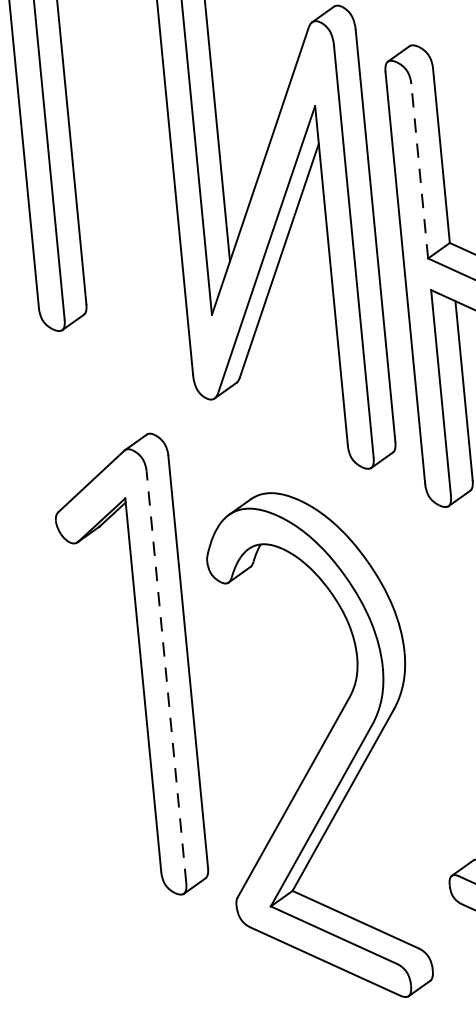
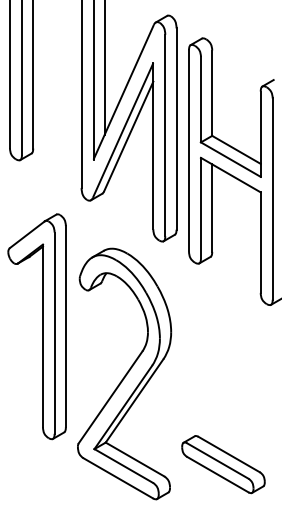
line: (418, 170) -> (200, 99), dashed -> solid
line: (166, 677) -> (54, 333), dashed -> solid

